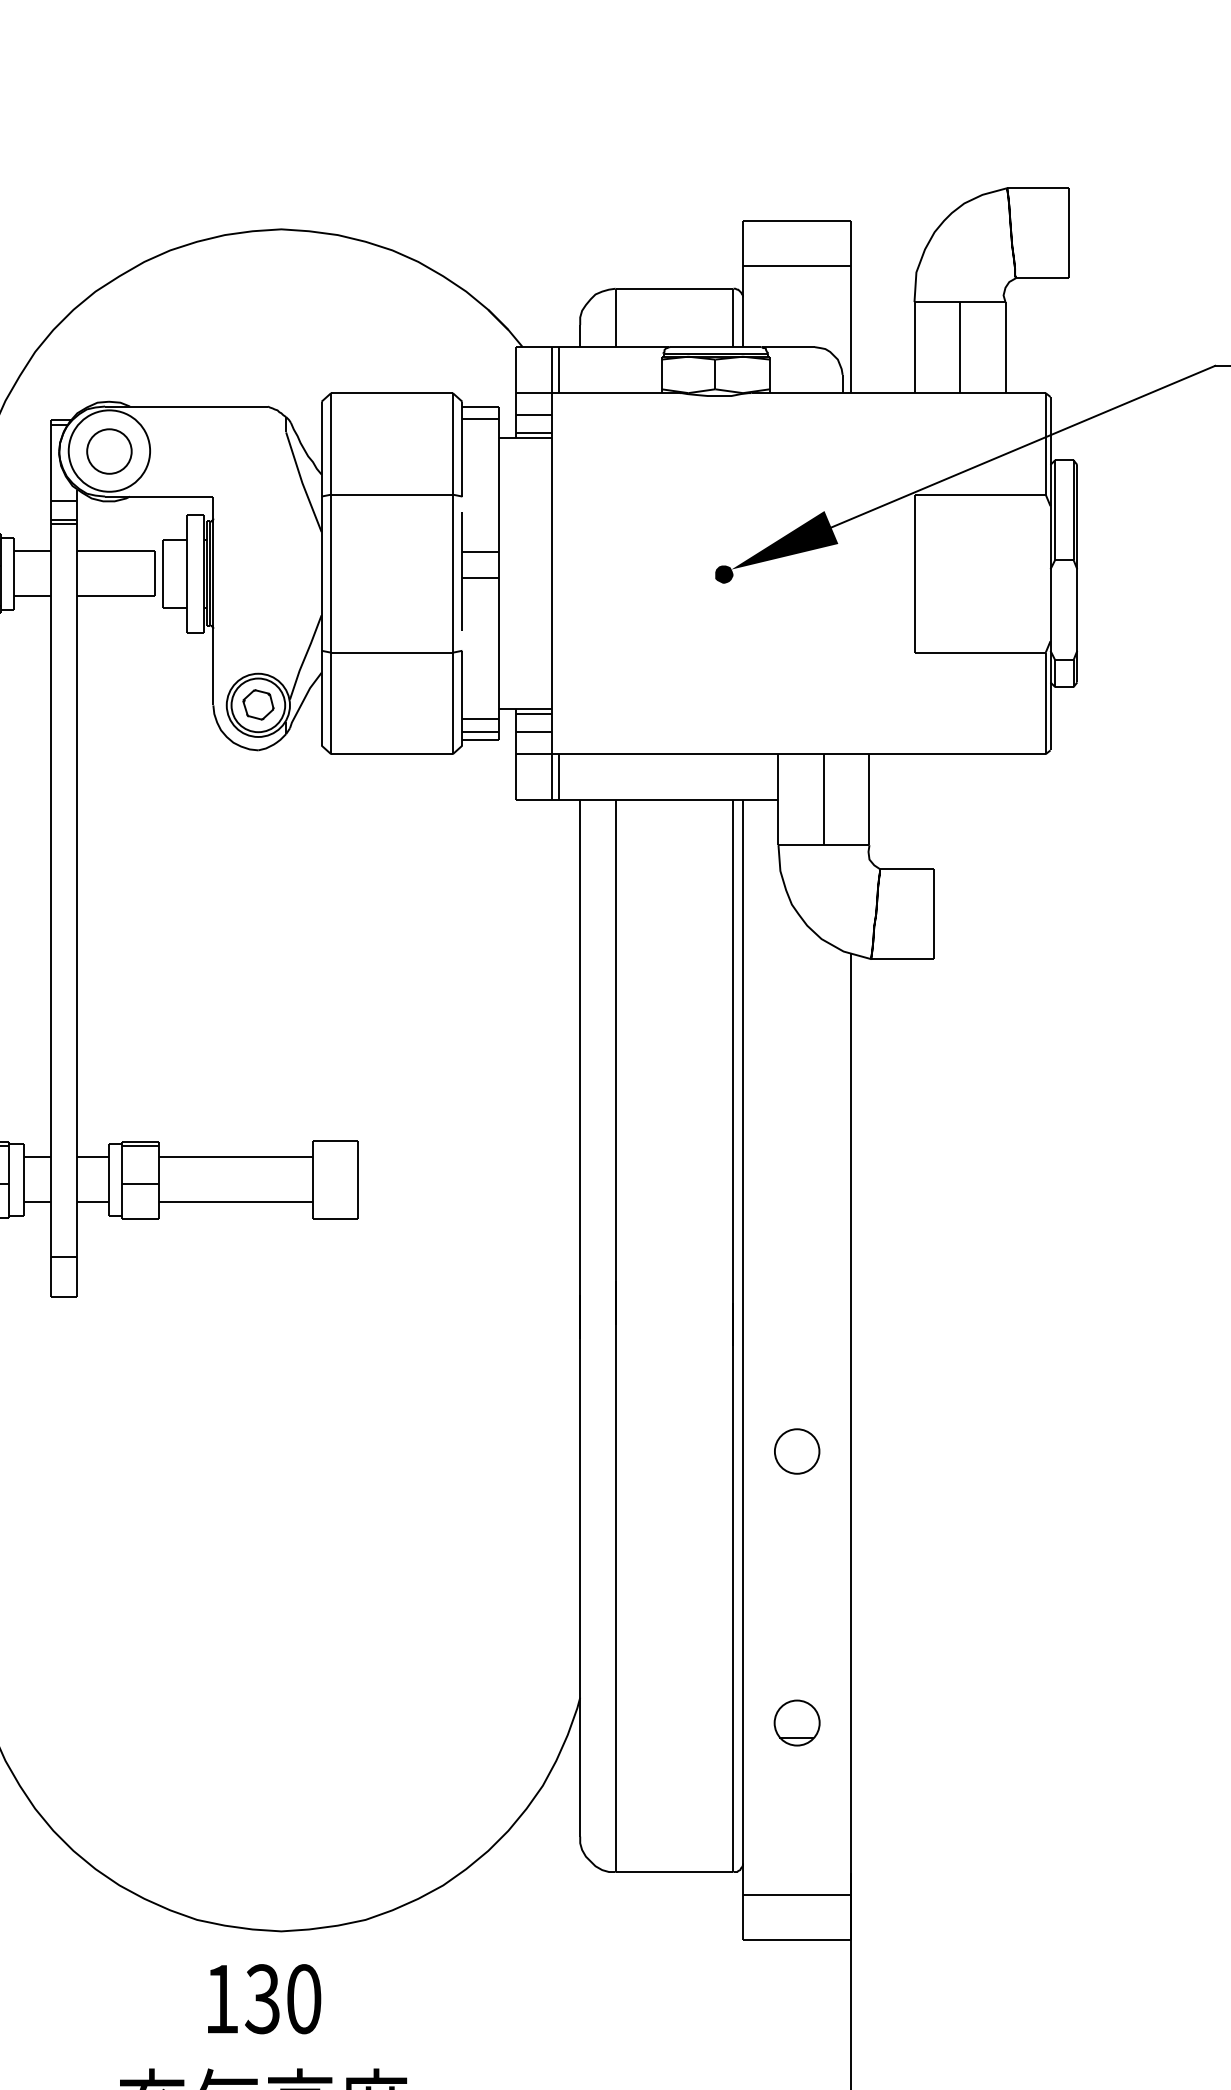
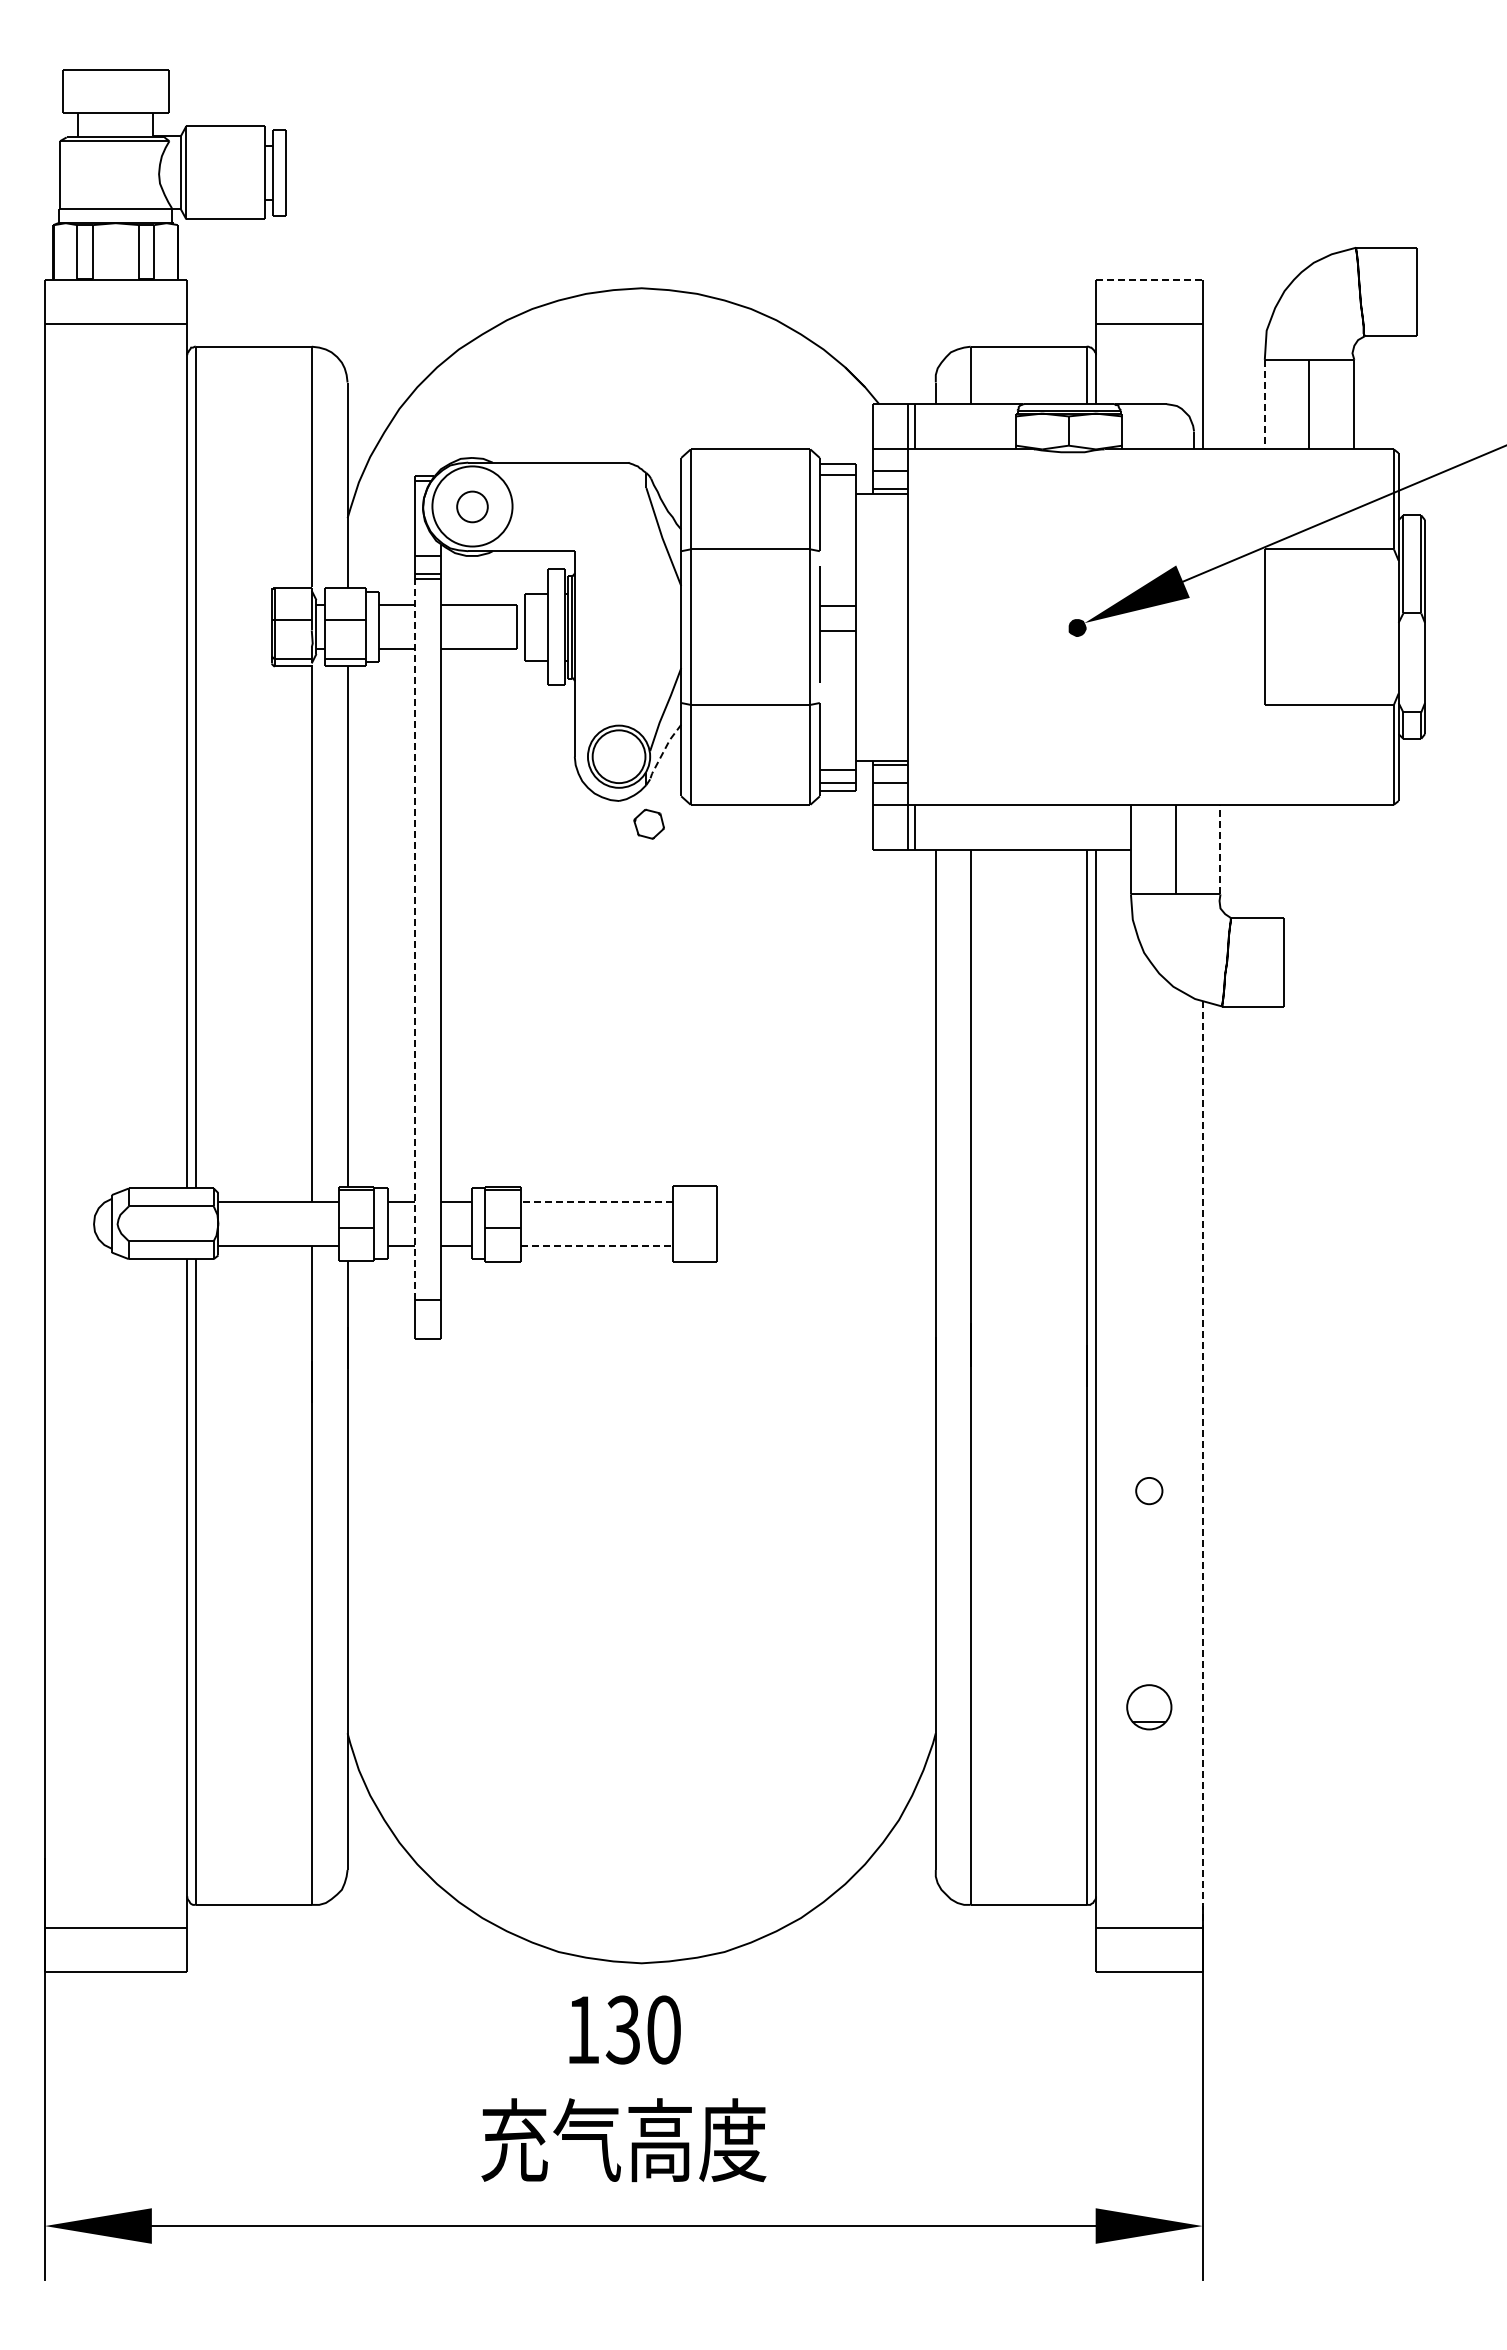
line: (797, 220) -> (1149, 279), solid -> dashed
line: (914, 347) -> (1264, 404), solid -> dashed
circle: (109, 451) -> (472, 506), size x0.7
line: (304, 700) -> (664, 751), solid -> dashed
part: (257, 704) -> (648, 823), moved
line: (869, 799) -> (1220, 849), solid -> dashed
line: (50, 891) -> (414, 939), solid -> dashed
line: (235, 1157) -> (596, 1201), solid -> dashed
line: (235, 1202) -> (596, 1245), solid -> dashed
line: (851, 1424) -> (1202, 1464), solid -> dashed
circle: (797, 1450) -> (1149, 1490), size x0.6
part: (797, 1723) -> (1149, 1707), moved

